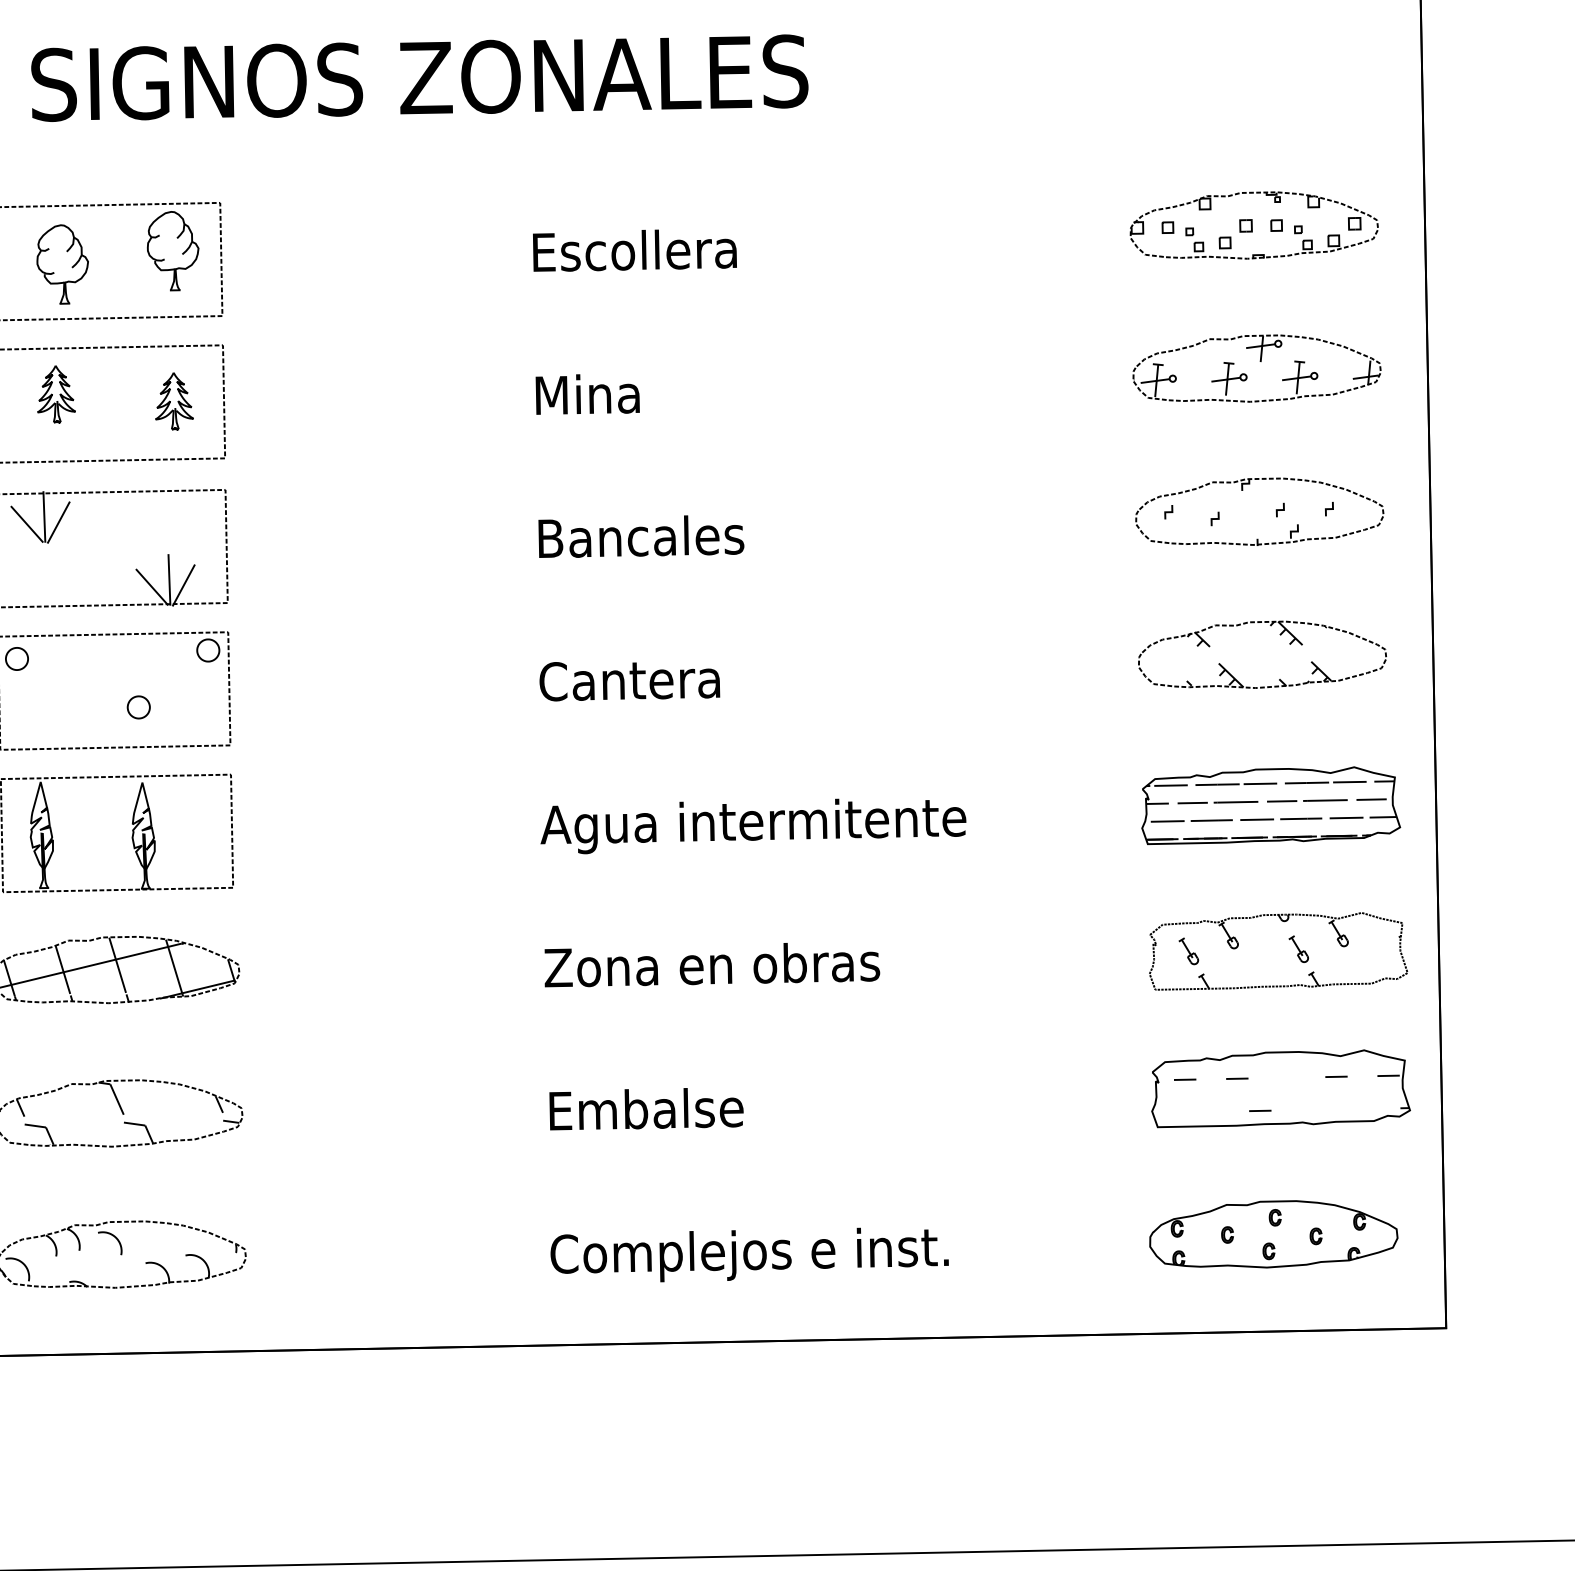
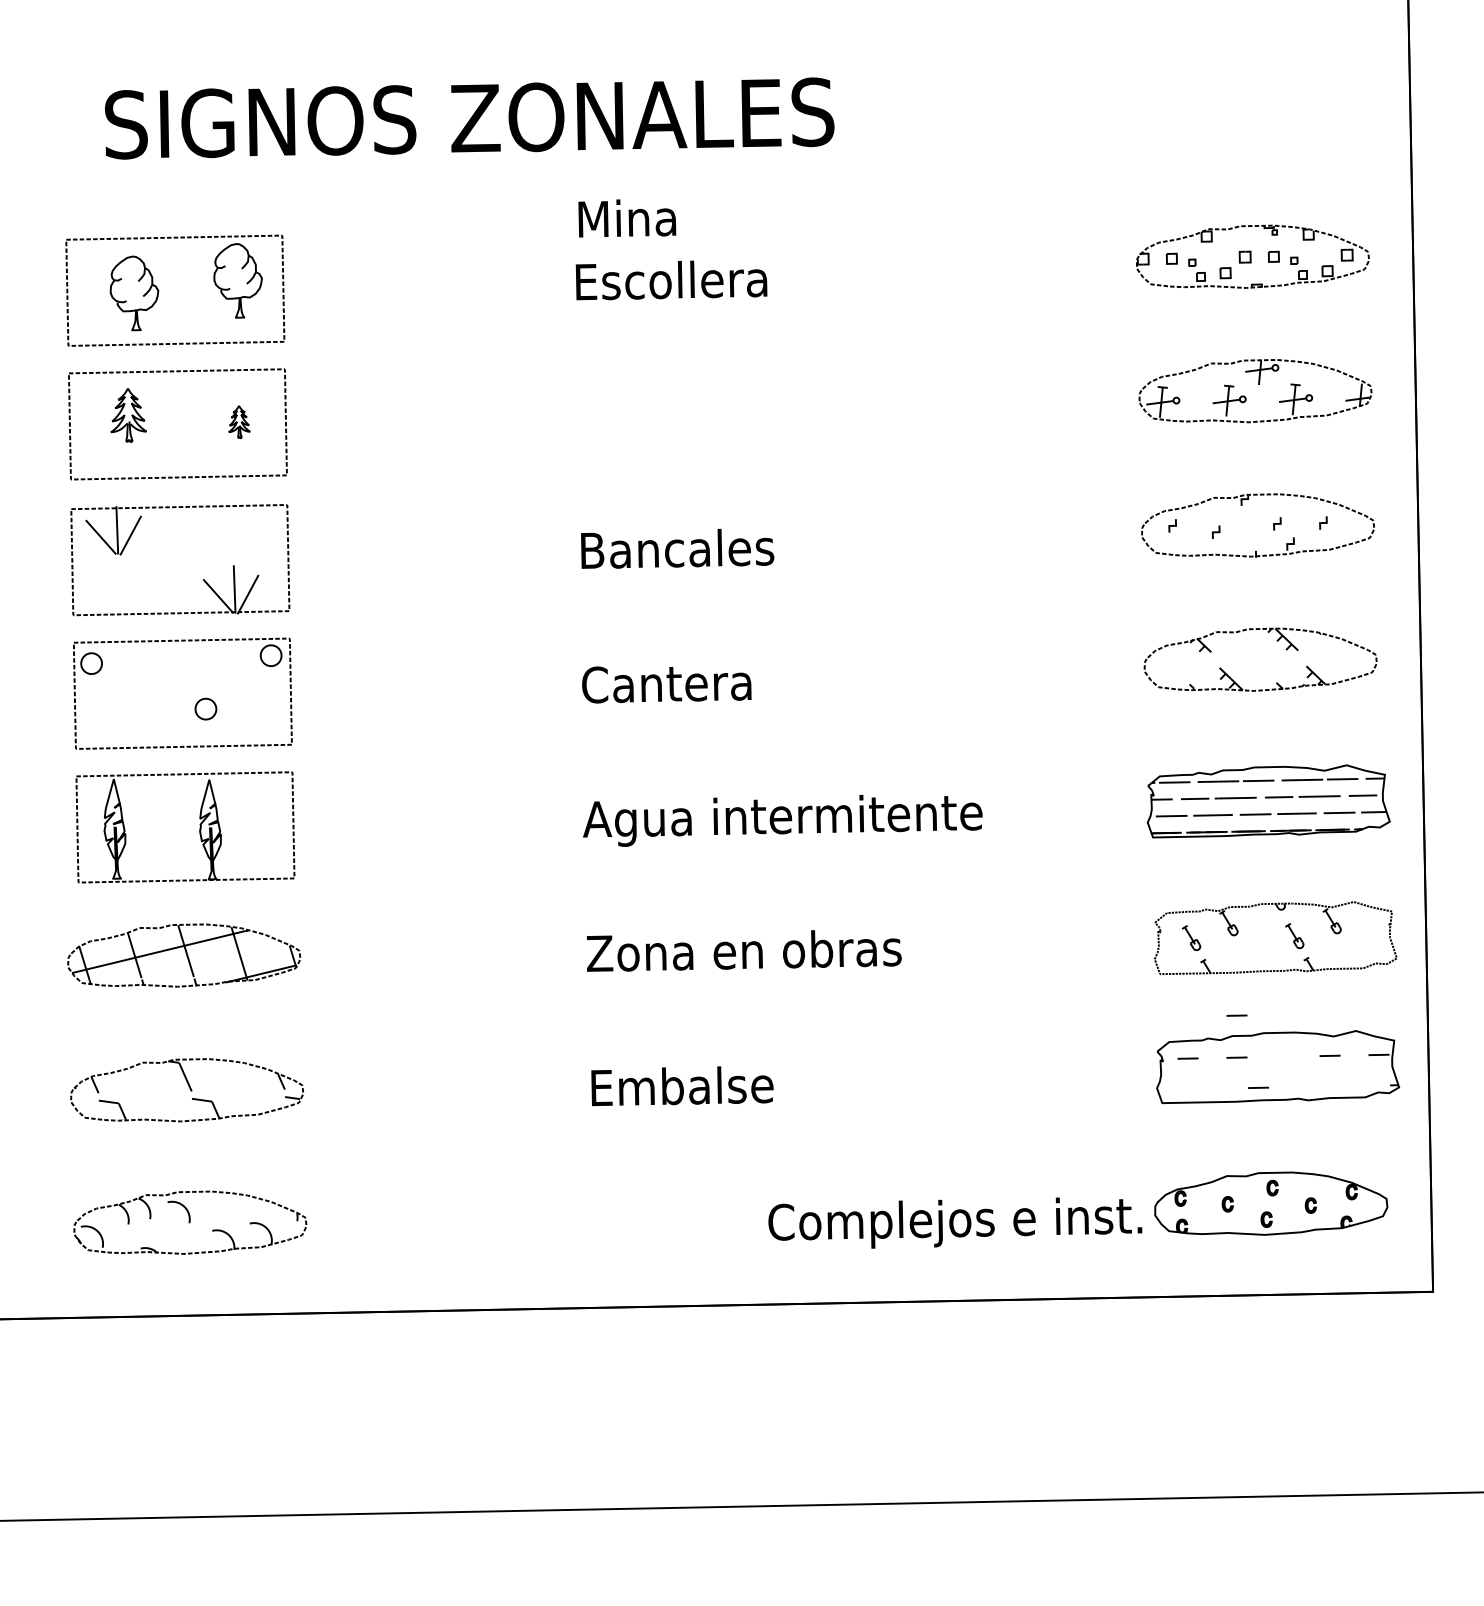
text: (587, 394) -> (627, 218), moved
part: (174, 400) -> (239, 421), size x0.6
line: (1236, 1033) -> (1236, 1015), added
text: (749, 1254) -> (955, 1222), moved

